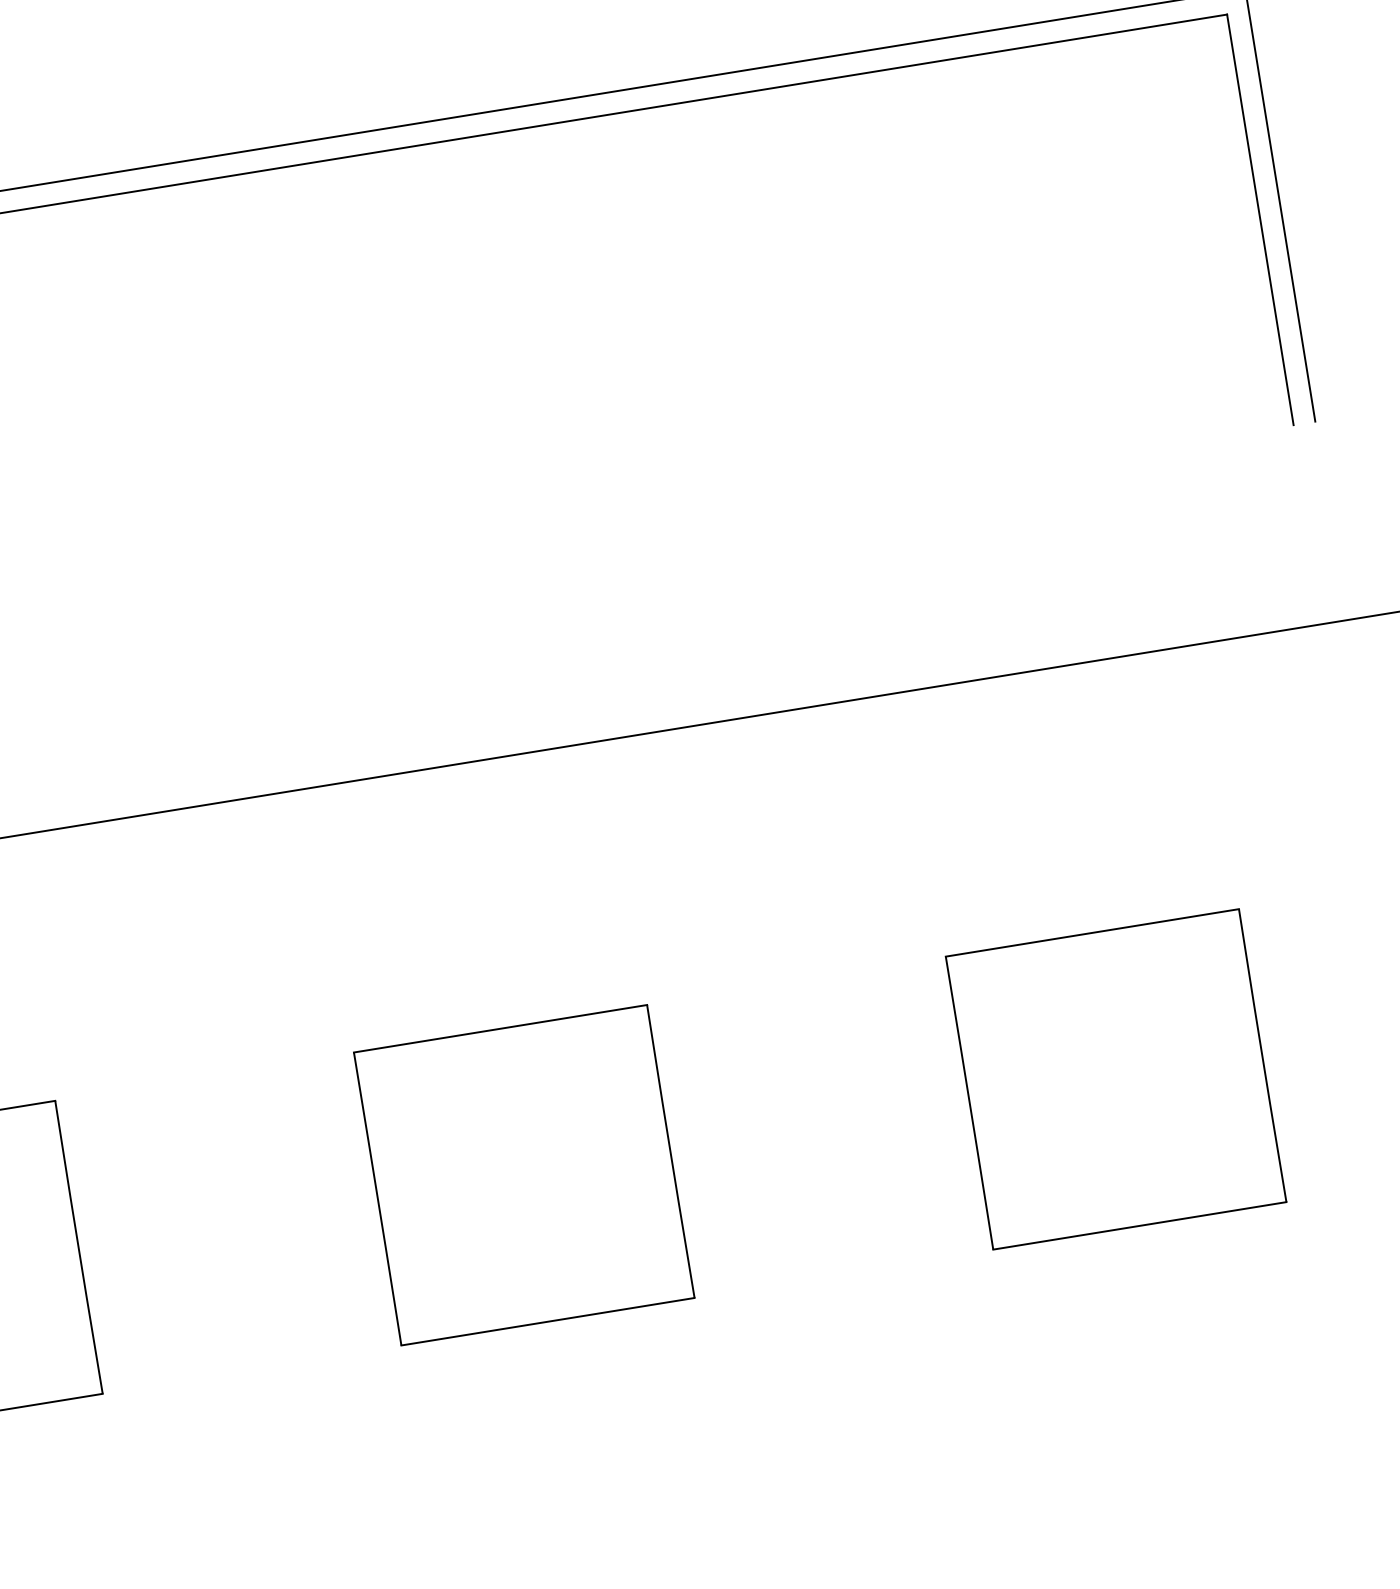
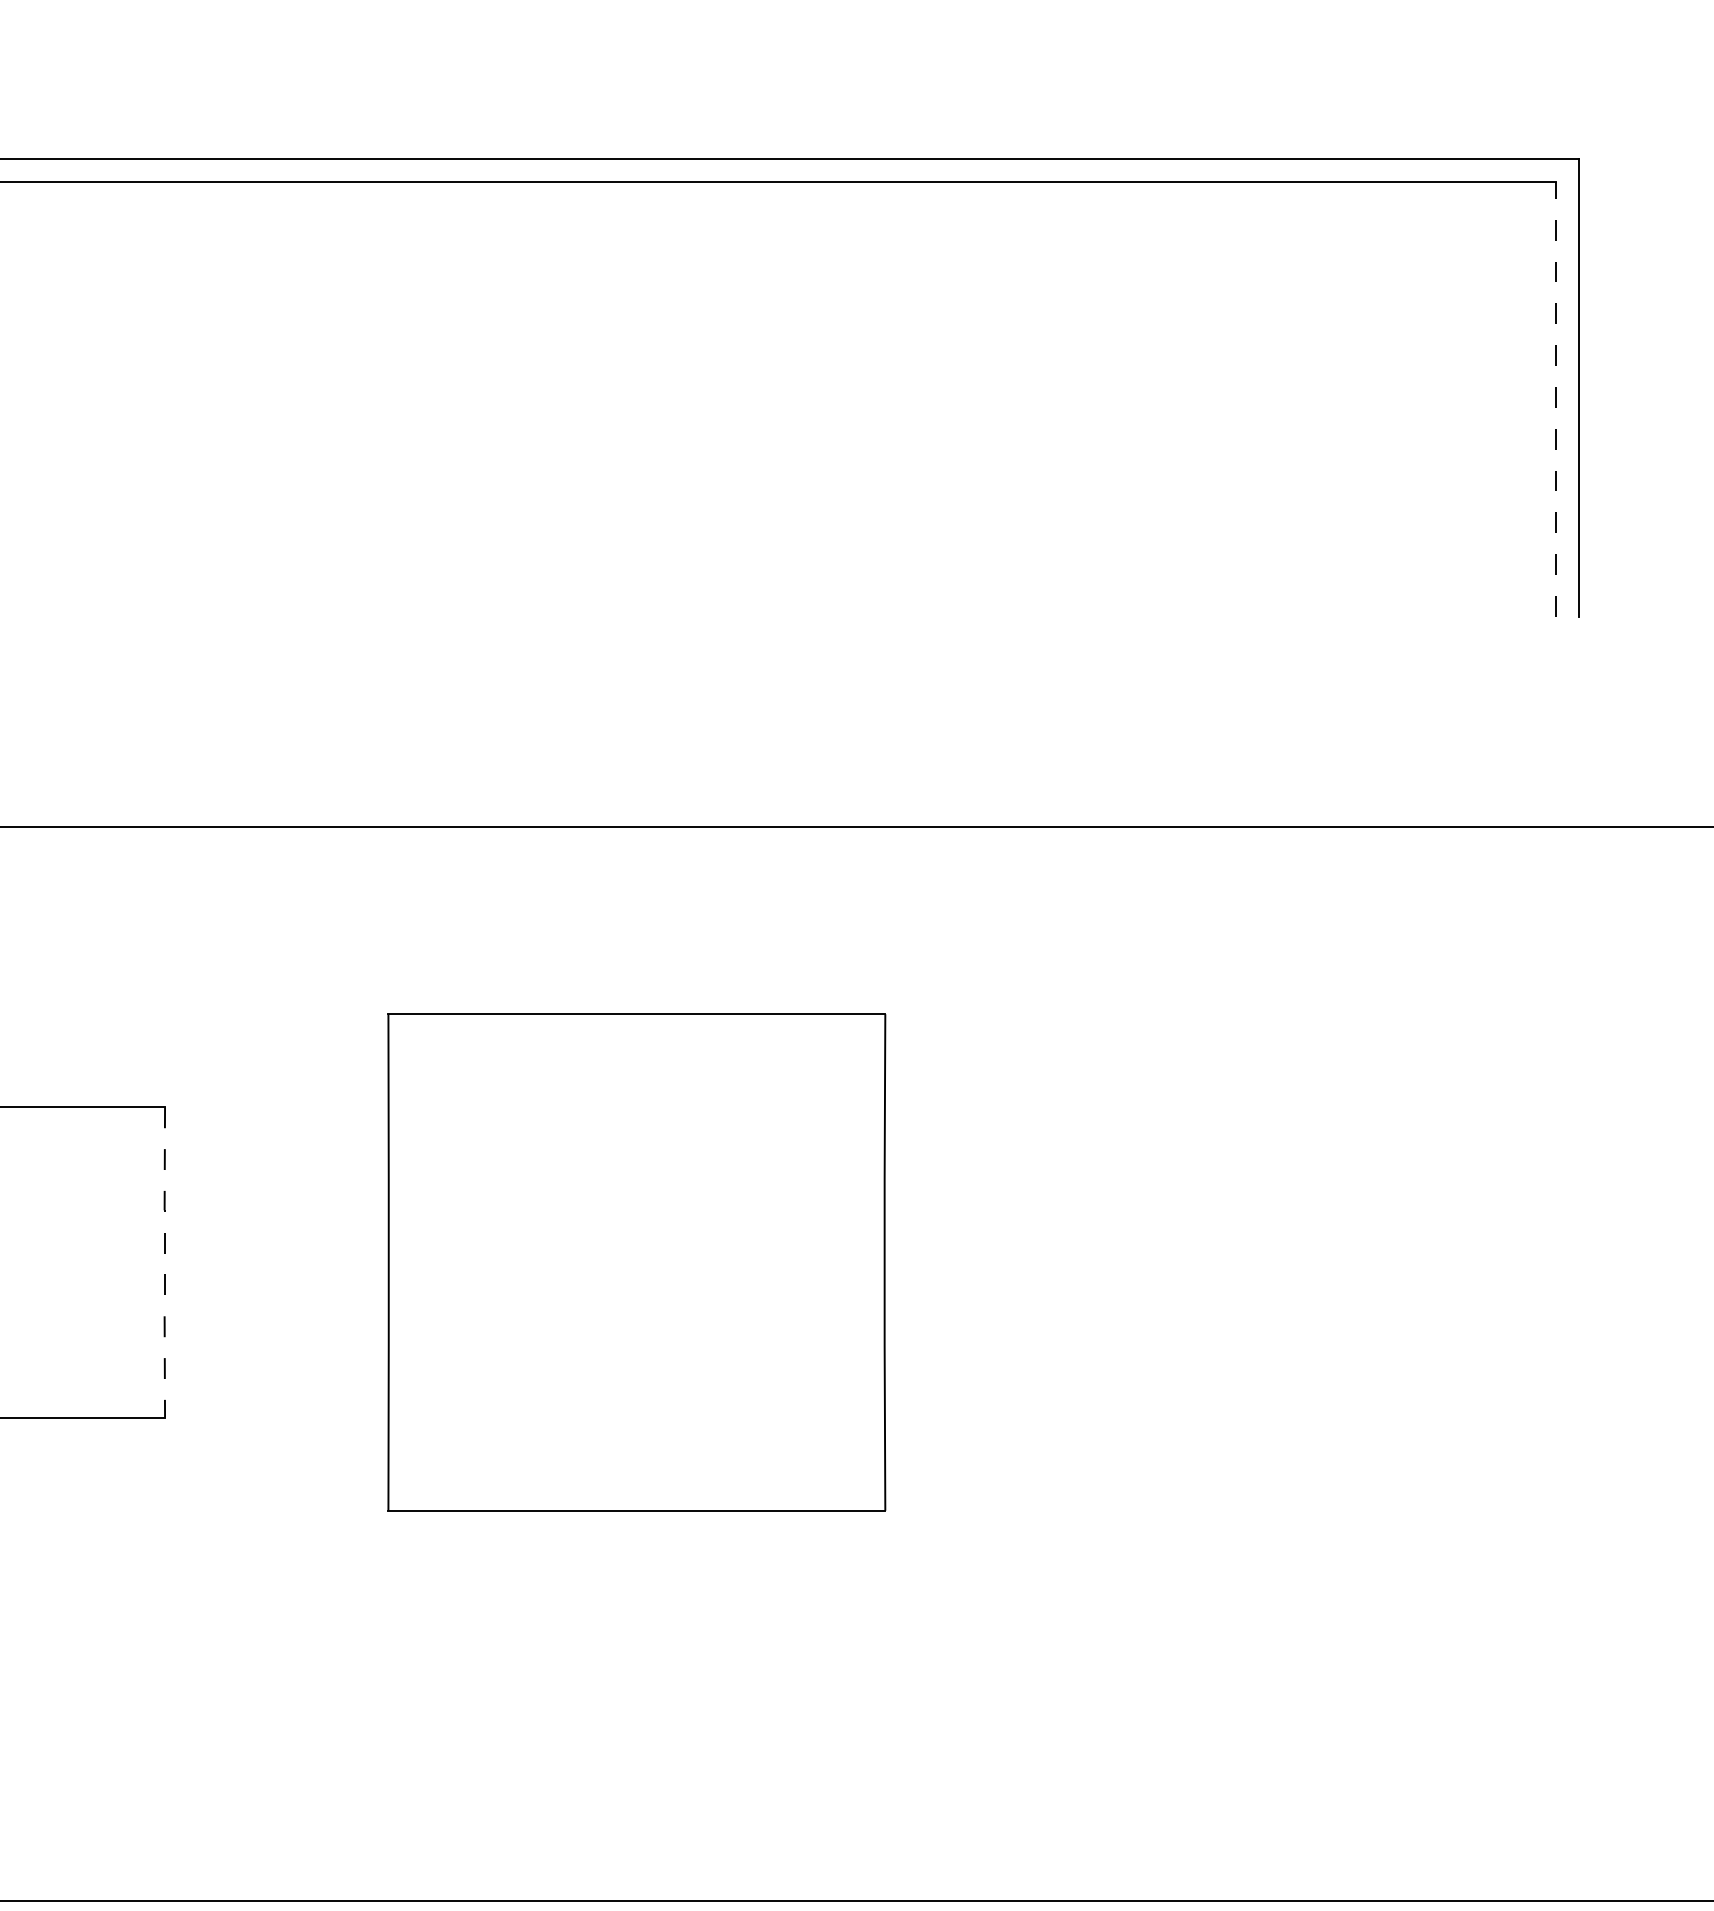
line: (1260, 219) -> (1556, 398), solid -> dashed
part: (1115, 1079) -> (1263, 1262), removed
part: (524, 1175) -> (636, 1262), size x1.6
line: (78, 1247) -> (164, 1262), solid -> dashed

